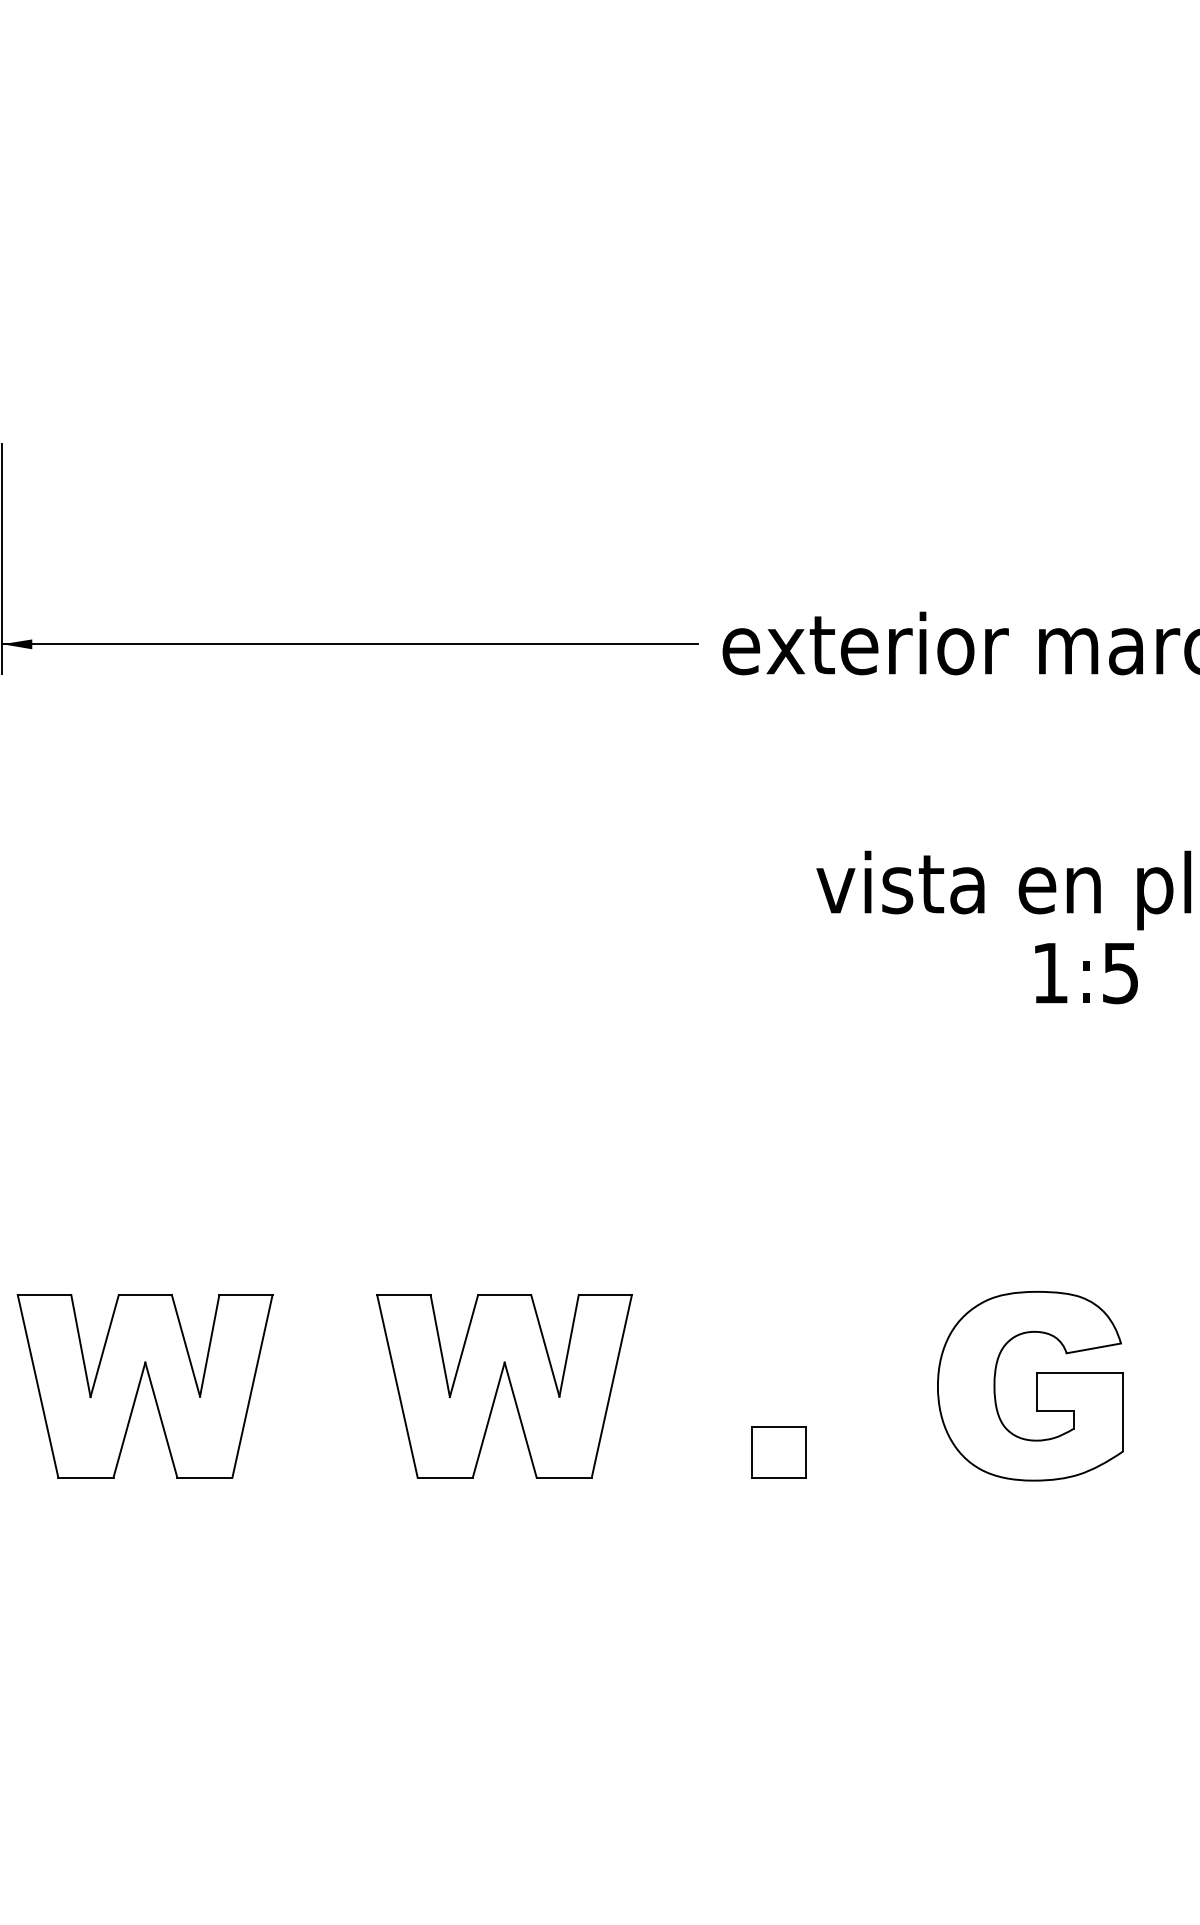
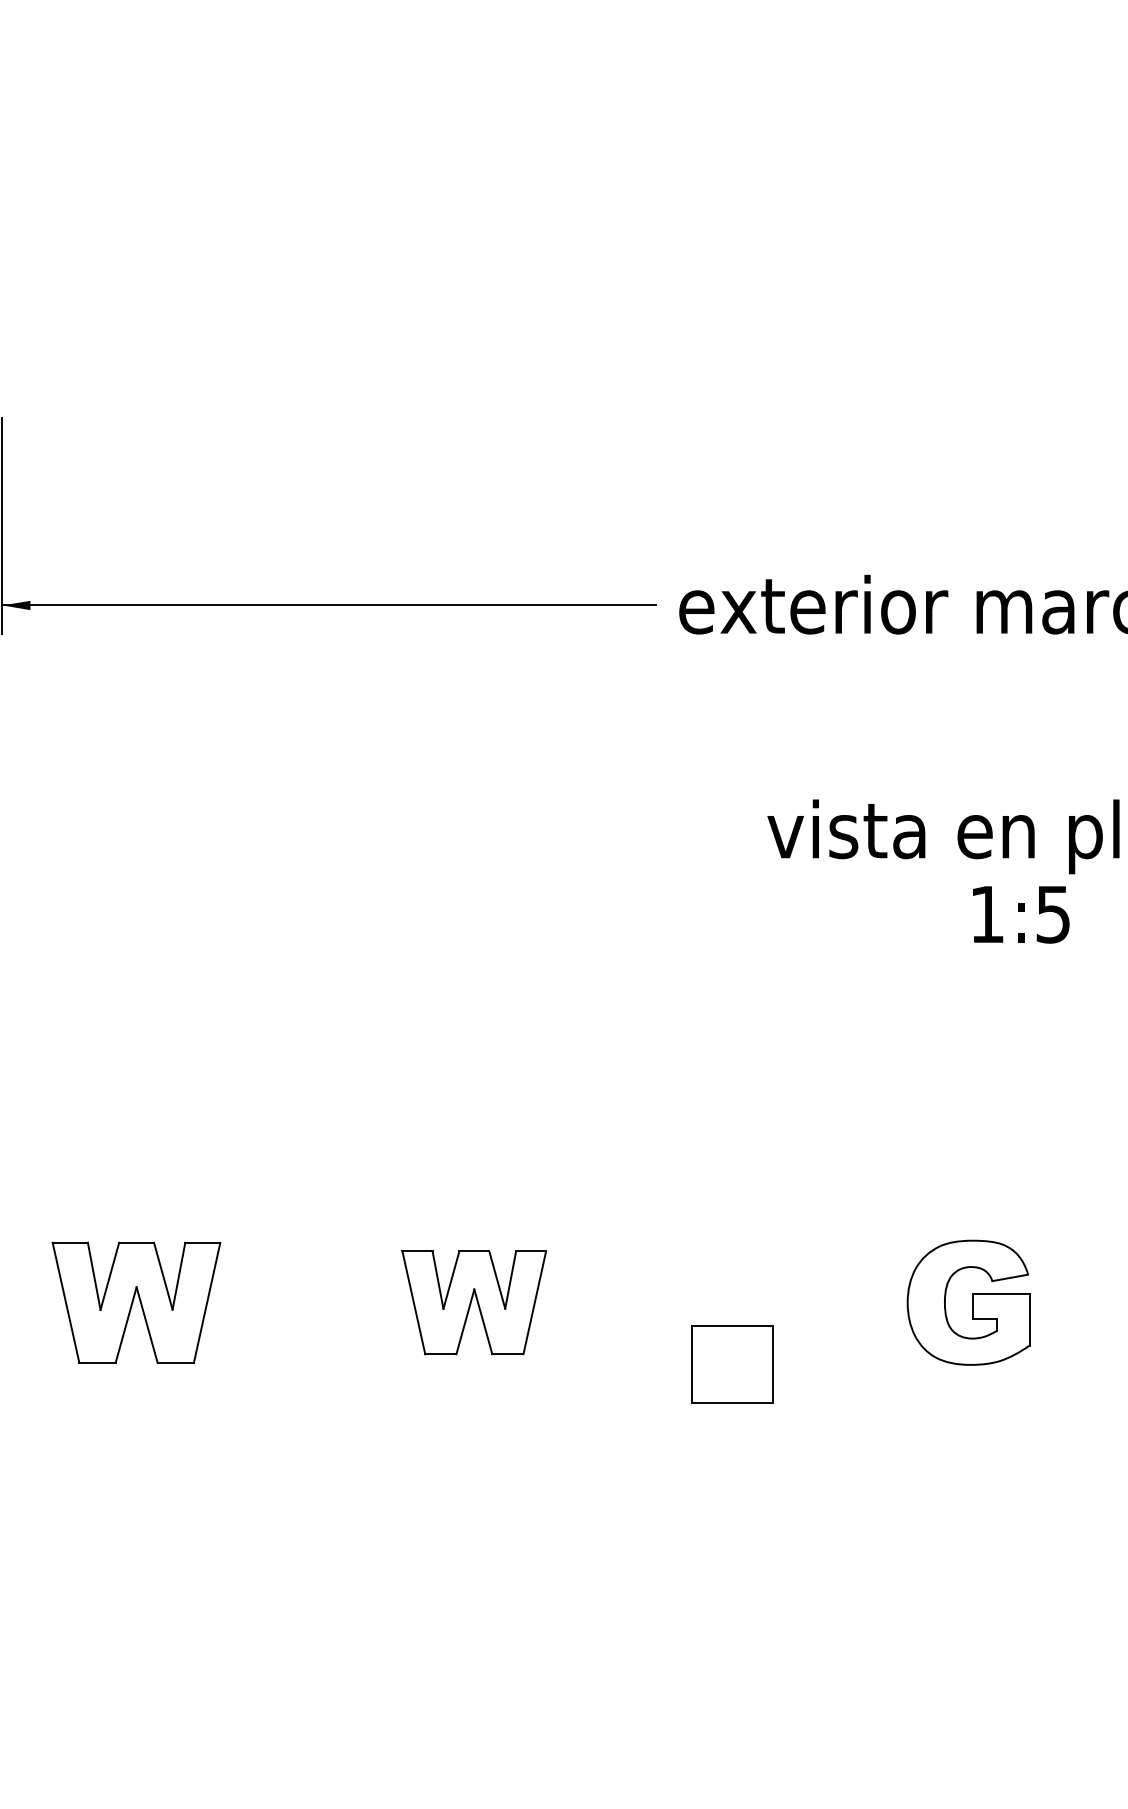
part: (144, 1386) -> (135, 1302), size x0.7
part: (504, 1386) -> (474, 1302), size x0.6
part: (1030, 1386) -> (968, 1302), size x0.7
part: (778, 1452) -> (731, 1365), size x1.6

